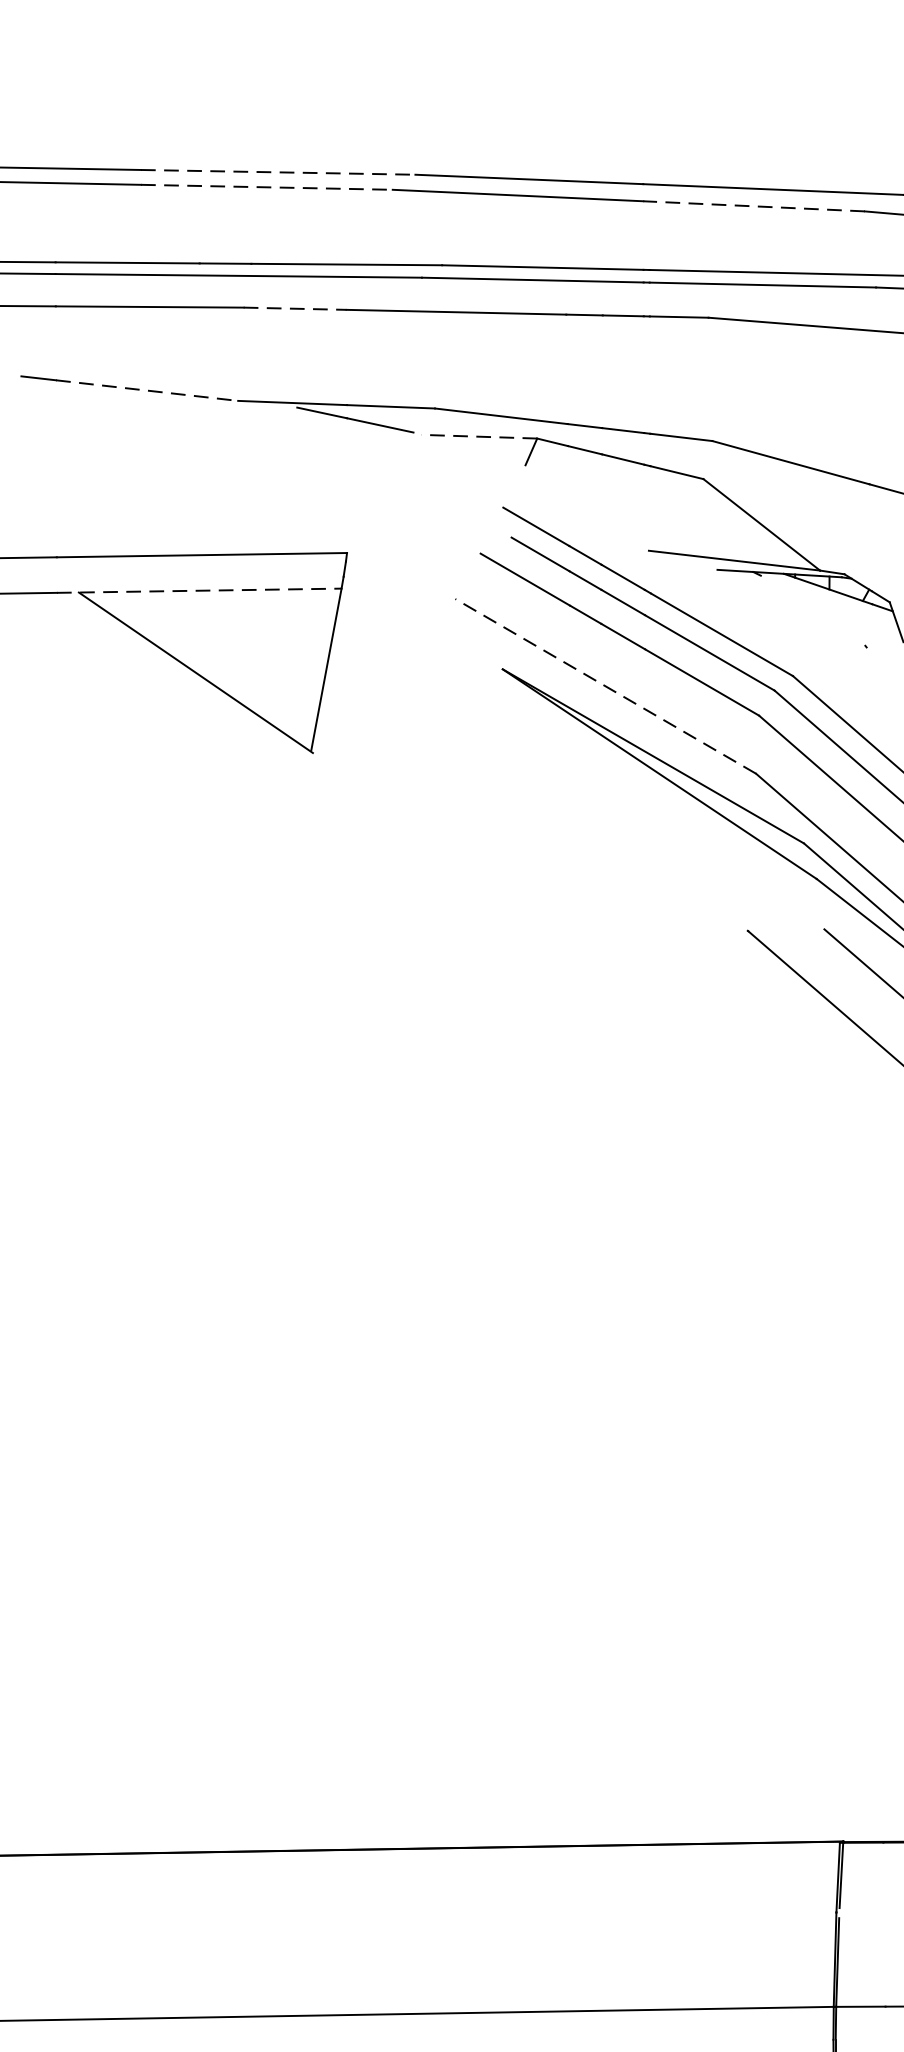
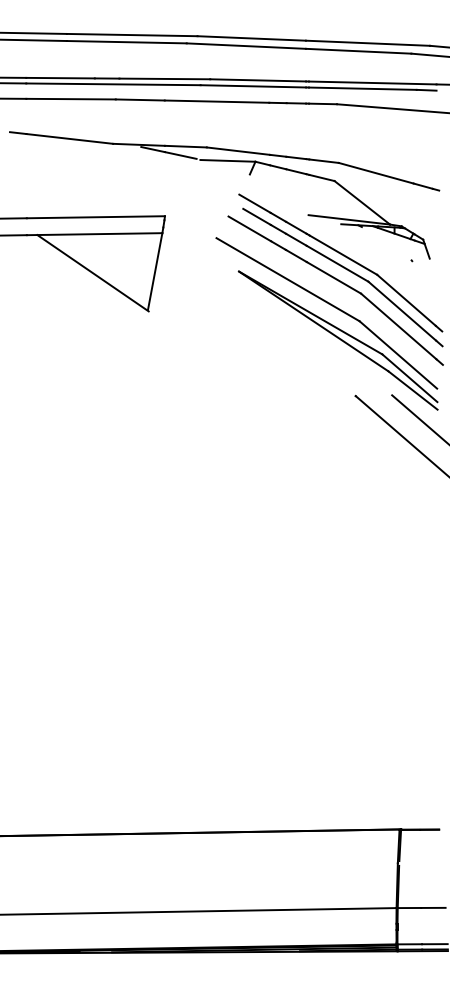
line: (278, 173) -> (132, 35), dashed -> solid
line: (266, 187) -> (126, 42), dashed -> solid
line: (753, 206) -> (358, 51), dashed -> solid
line: (295, 309) -> (140, 100), dashed -> solid
line: (146, 389) -> (69, 138), dashed -> solid
line: (478, 435) -> (227, 160), dashed -> solid
line: (198, 591) -> (94, 234), dashed -> solid
line: (606, 685) -> (288, 279), dashed -> solid

